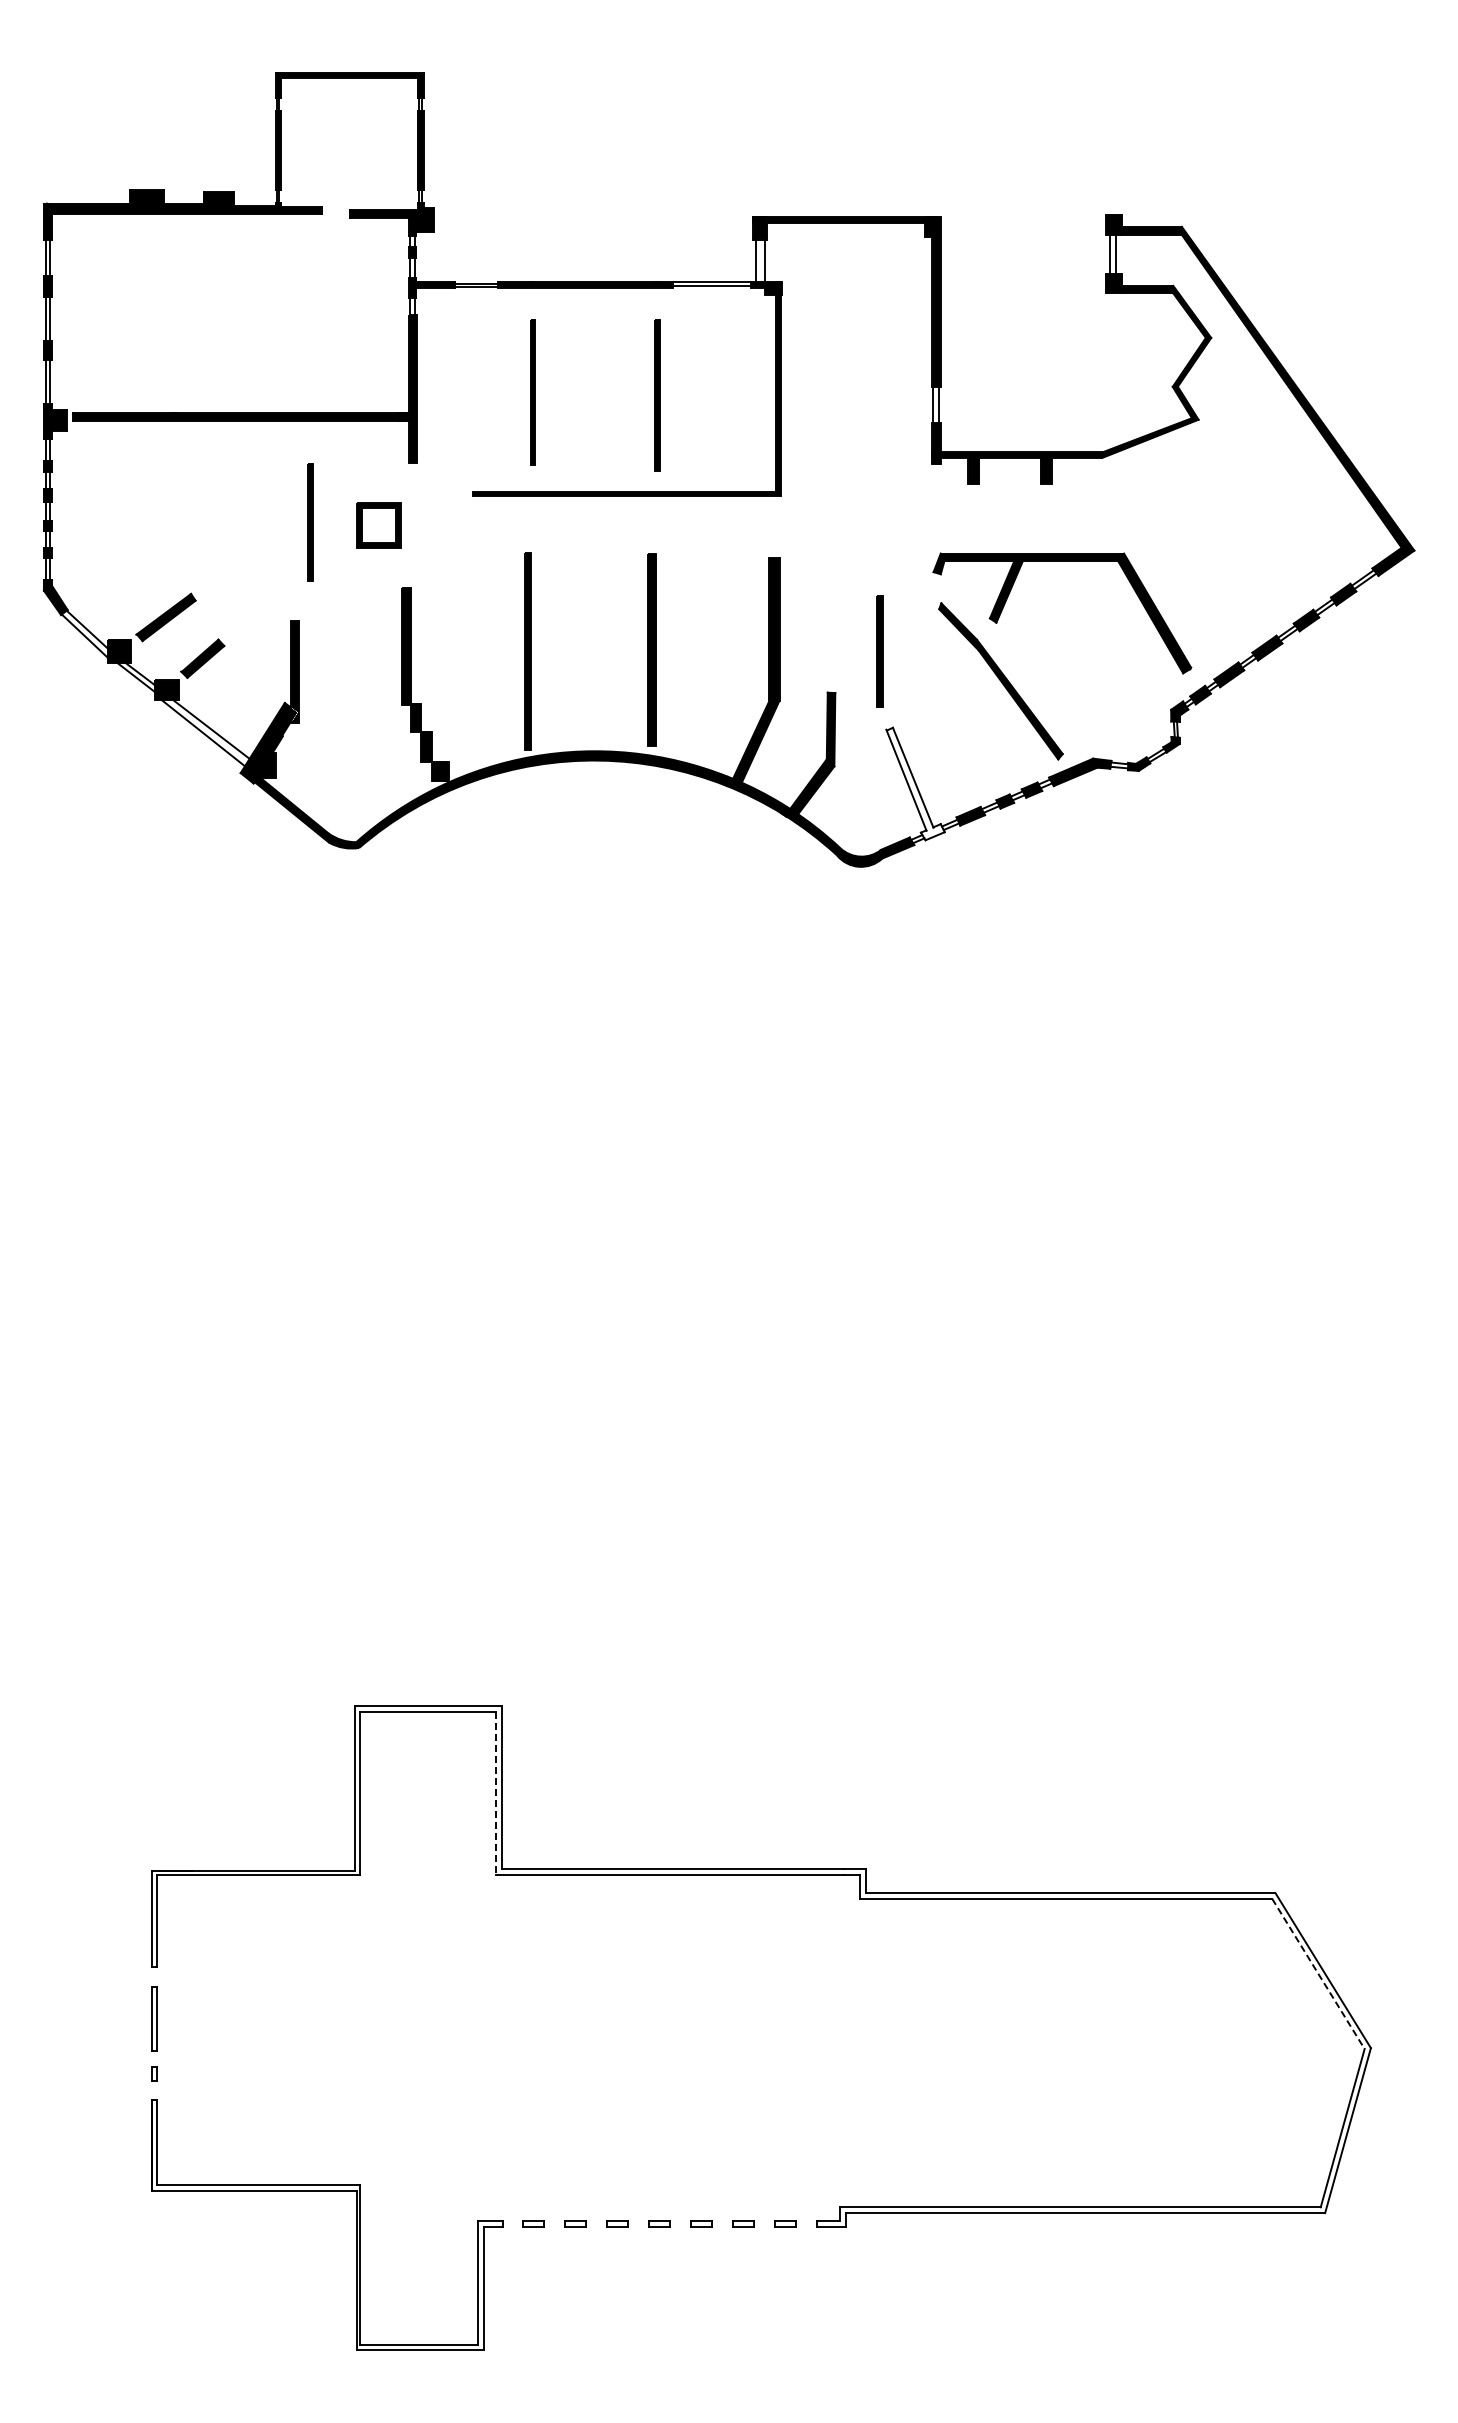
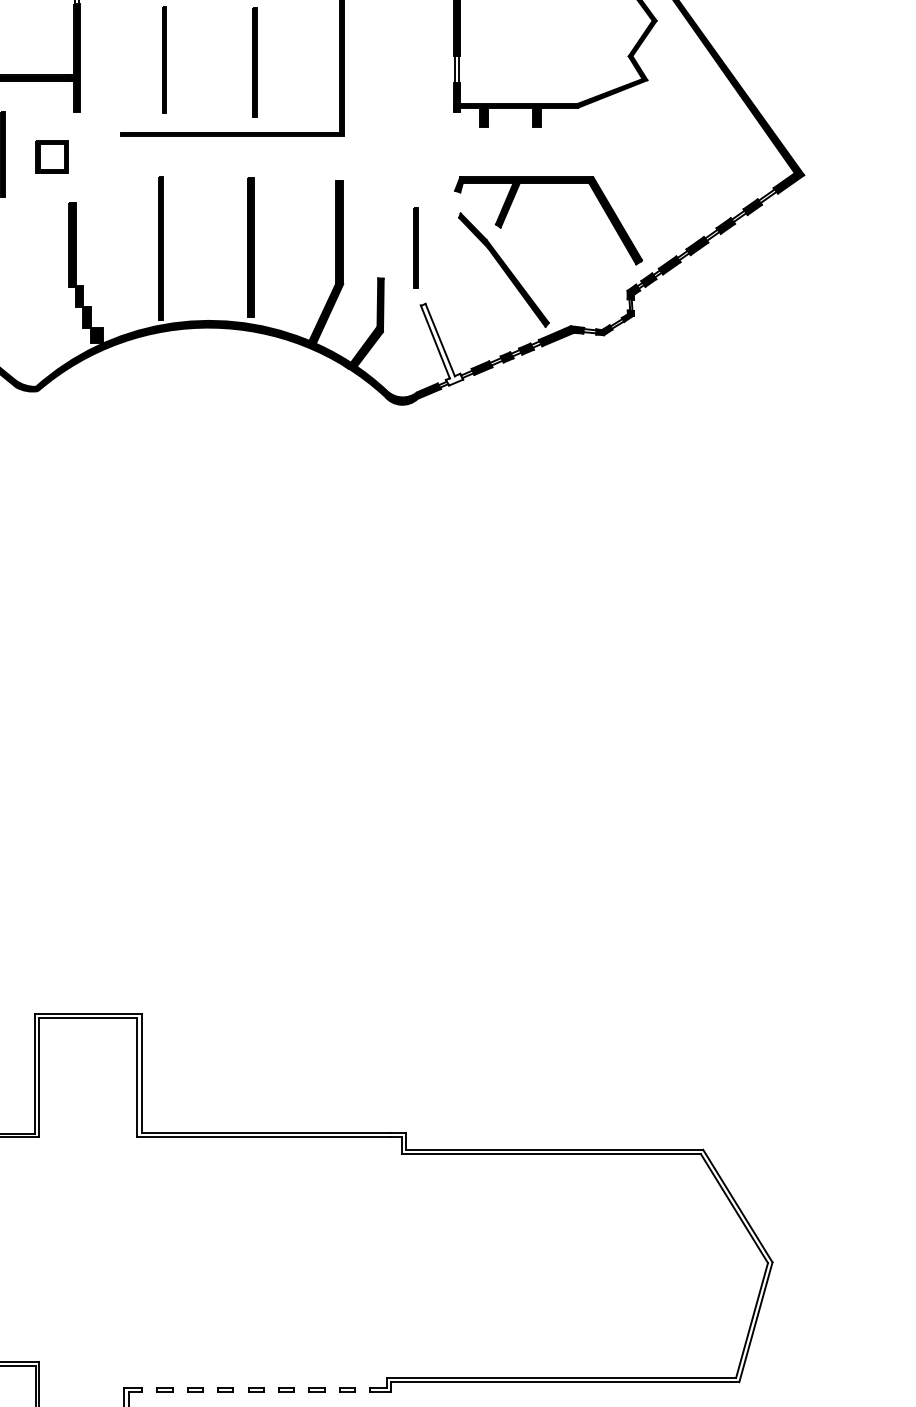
line: (495, 1793) -> (136, 1077), dashed -> solid
line: (1318, 1974) -> (734, 1208), dashed -> solid

